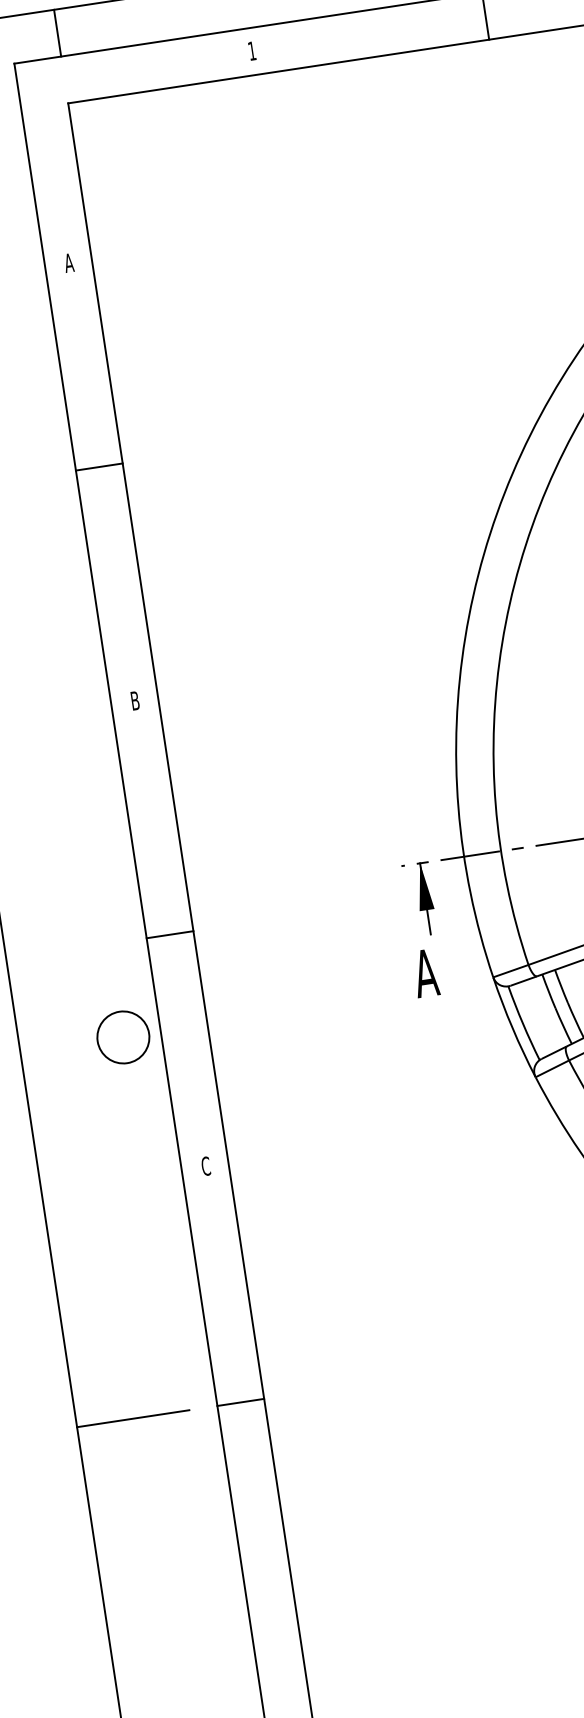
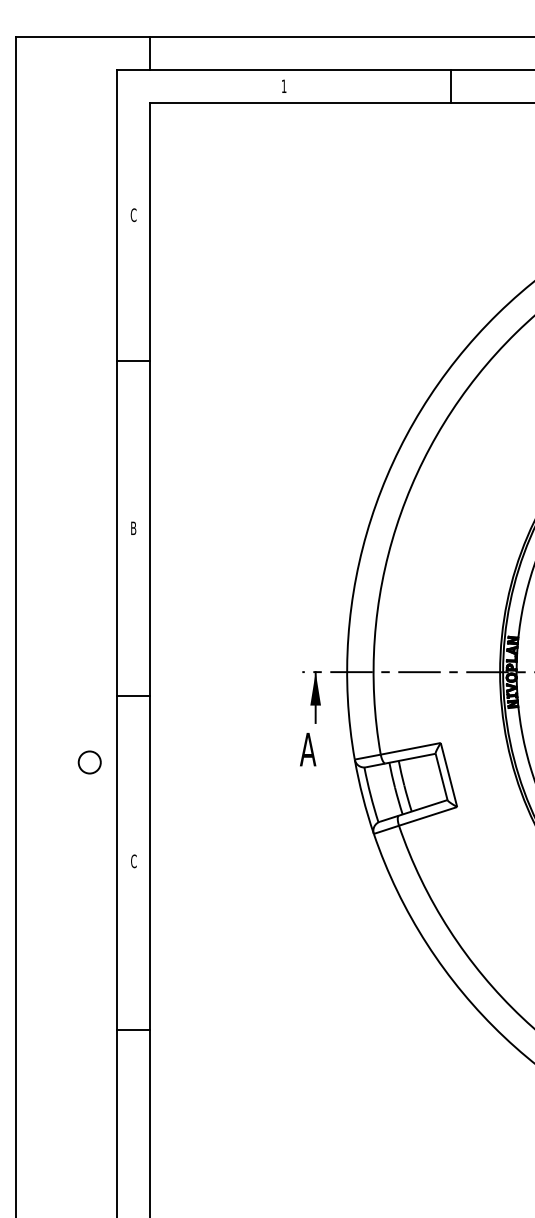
text: (68, 263) -> (133, 215), A -> C
circle: (123, 1037) -> (89, 762), size x0.6
line: (133, 1419) -> (56, 1030), removed

